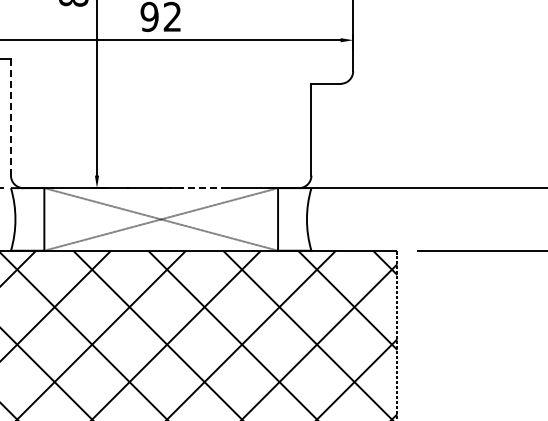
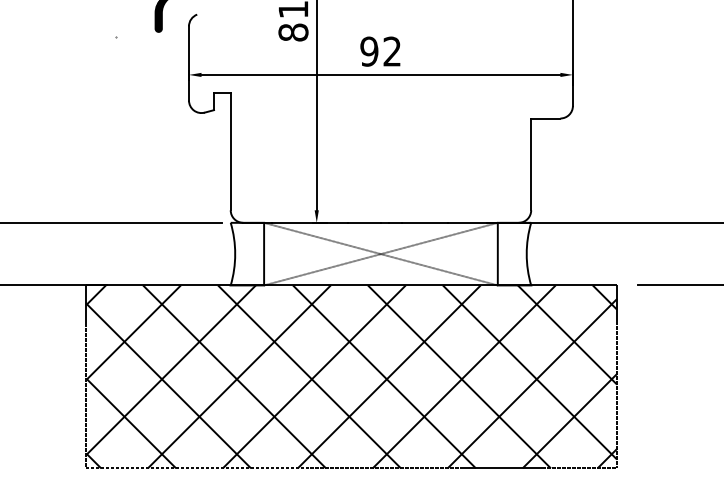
line: (10, 116) -> (230, 151), dashed -> solid
line: (204, 187) -> (424, 222), dashed -> solid

